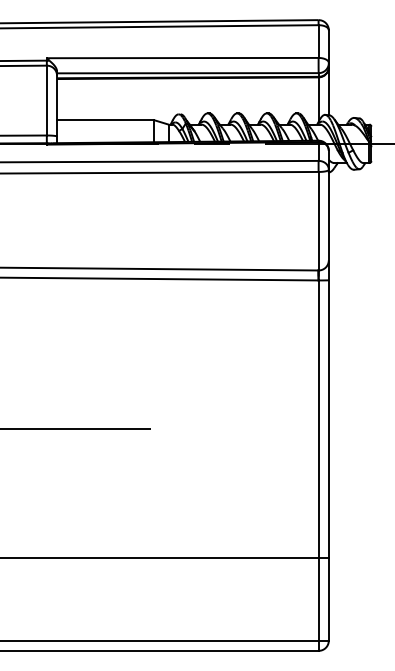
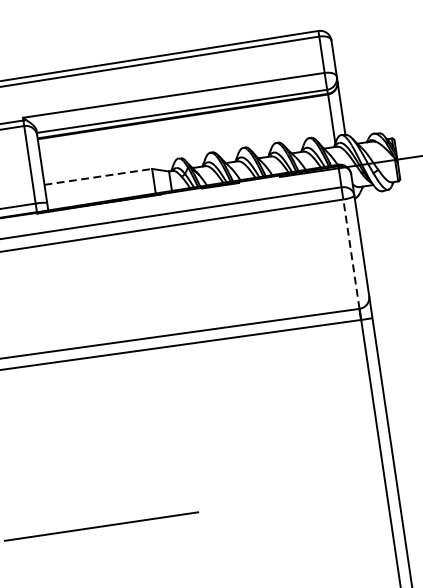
line: (106, 120) -> (99, 177), solid -> dashed
line: (318, 220) -> (351, 253), solid -> dashed

